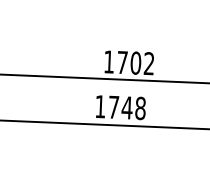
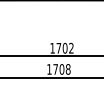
text: (126, 107) -> (61, 69), 1748 -> 1708

